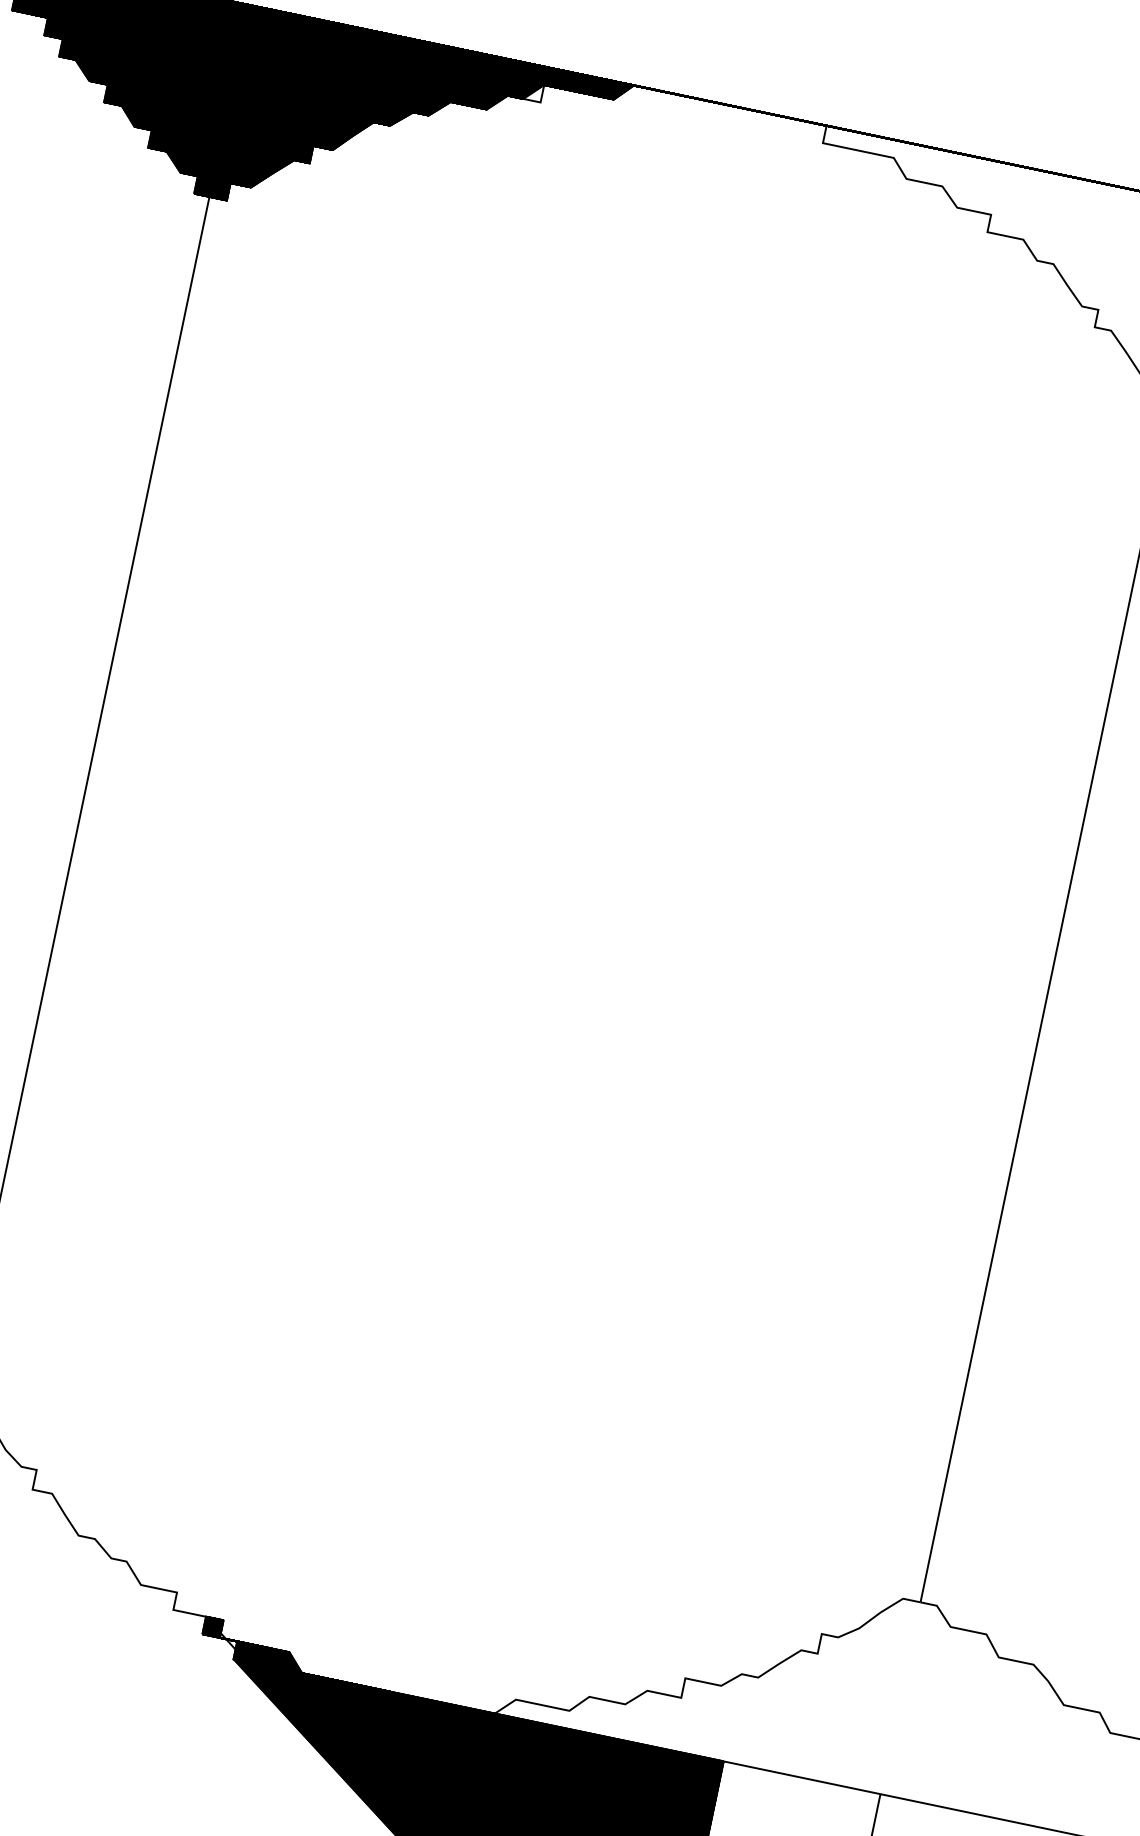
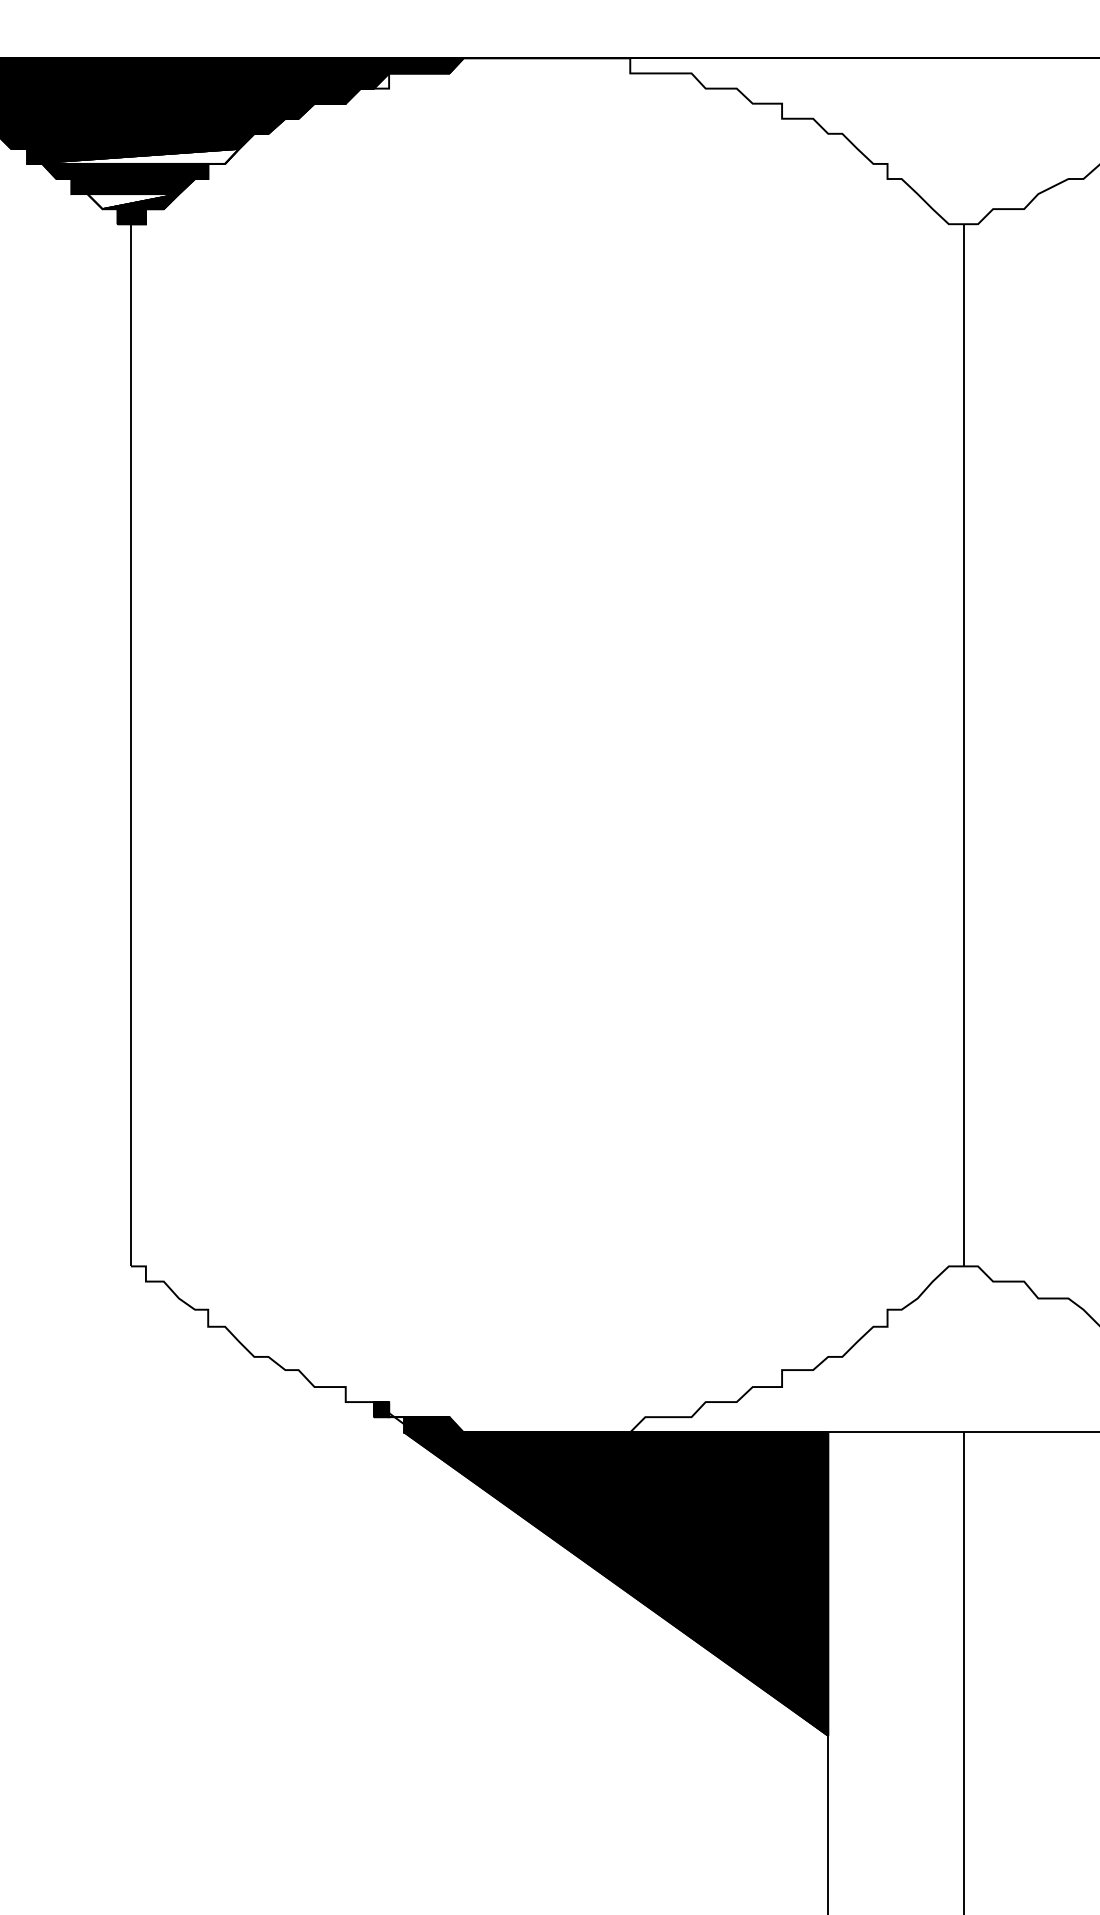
fill: (229, 118) -> (133, 155), removed
fill: (217, 171) -> (133, 201), removed

